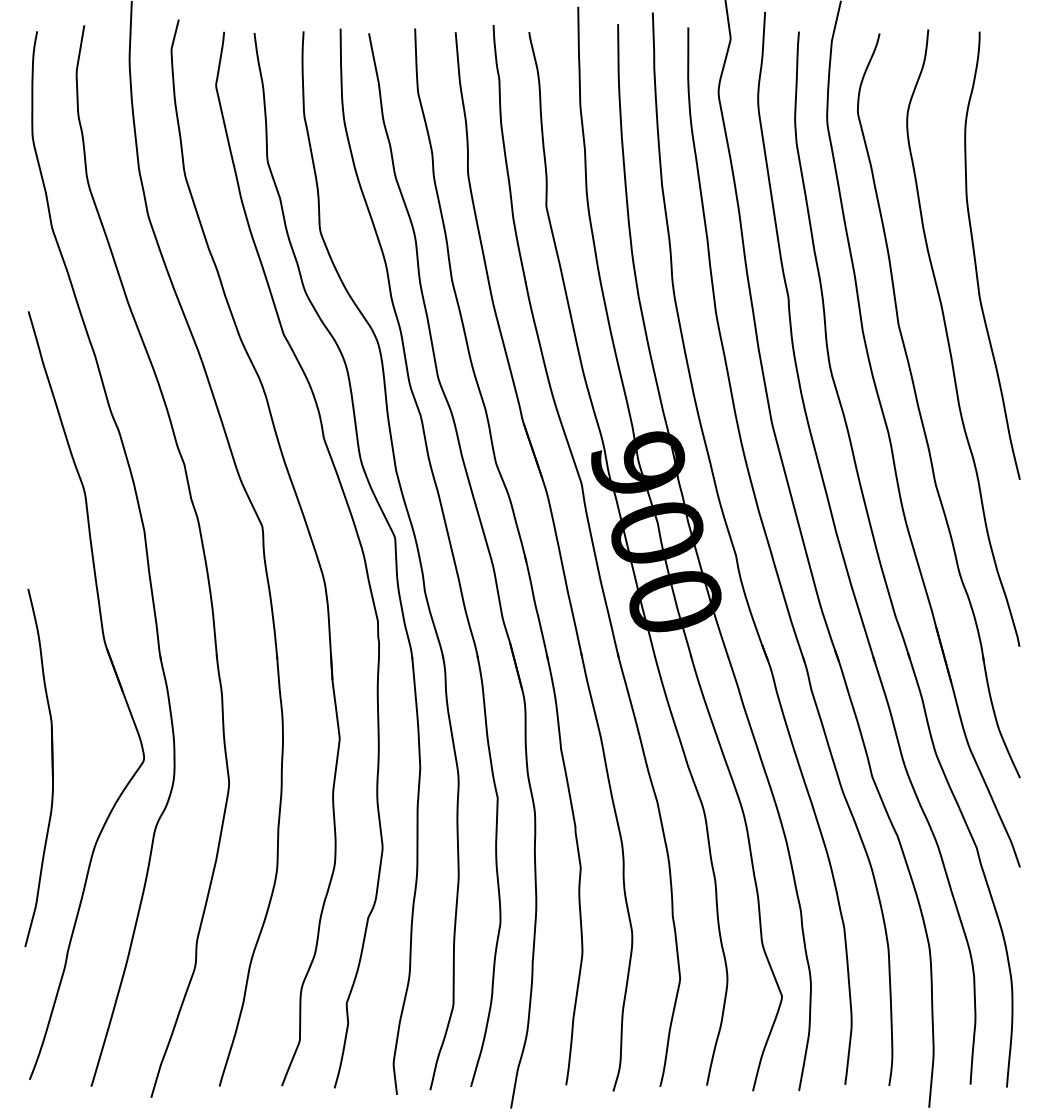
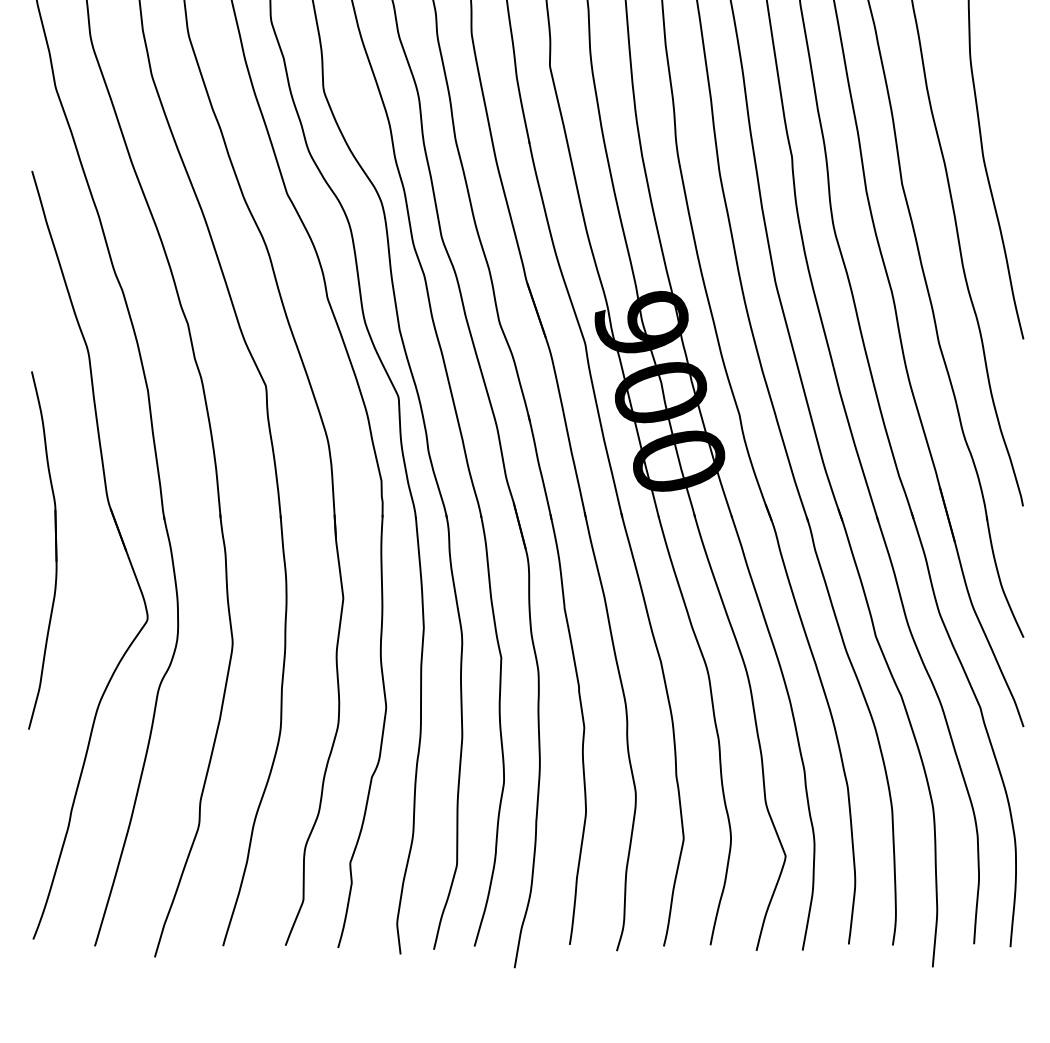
part: (51, 767) -> (55, 550), moved

